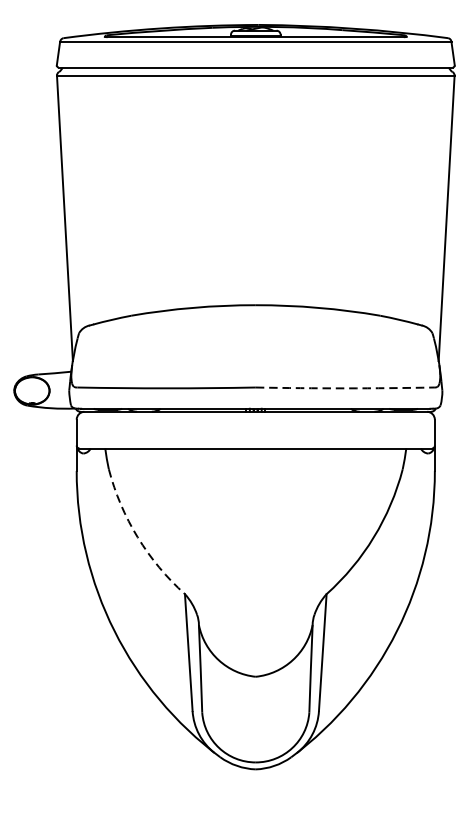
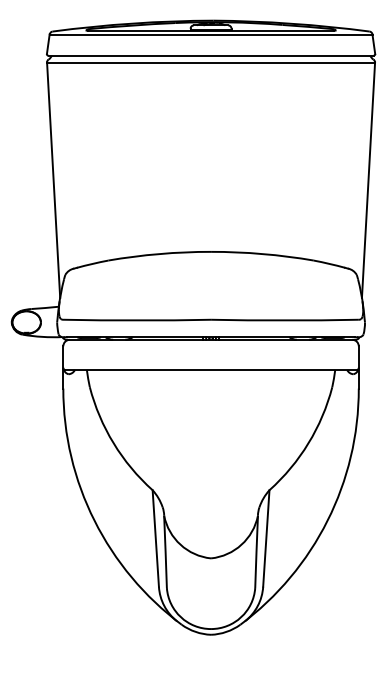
arc: (344, 388) -> (284, 320), dashed -> solid
arc: (137, 537) -> (113, 443), dashed -> solid

